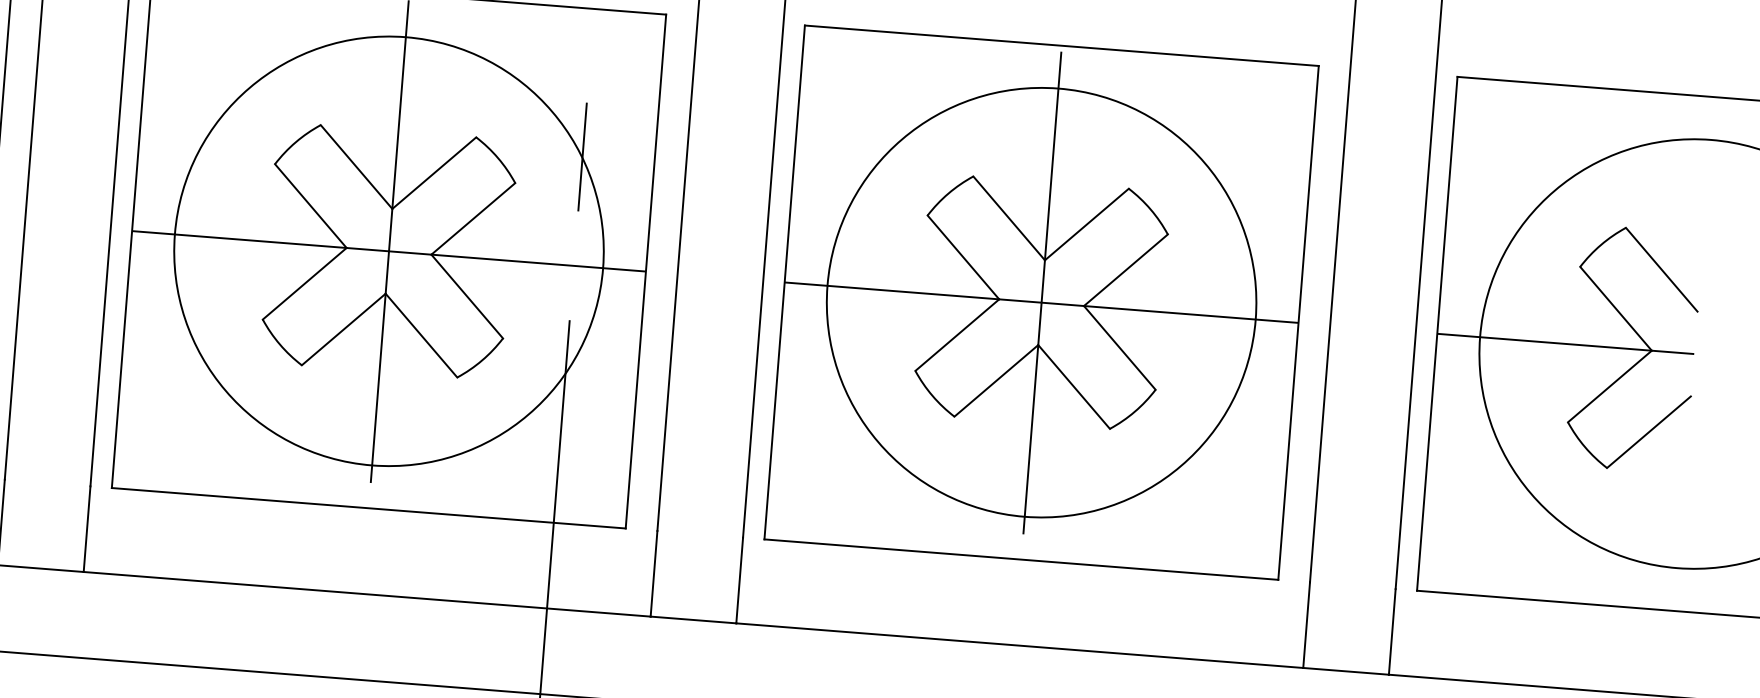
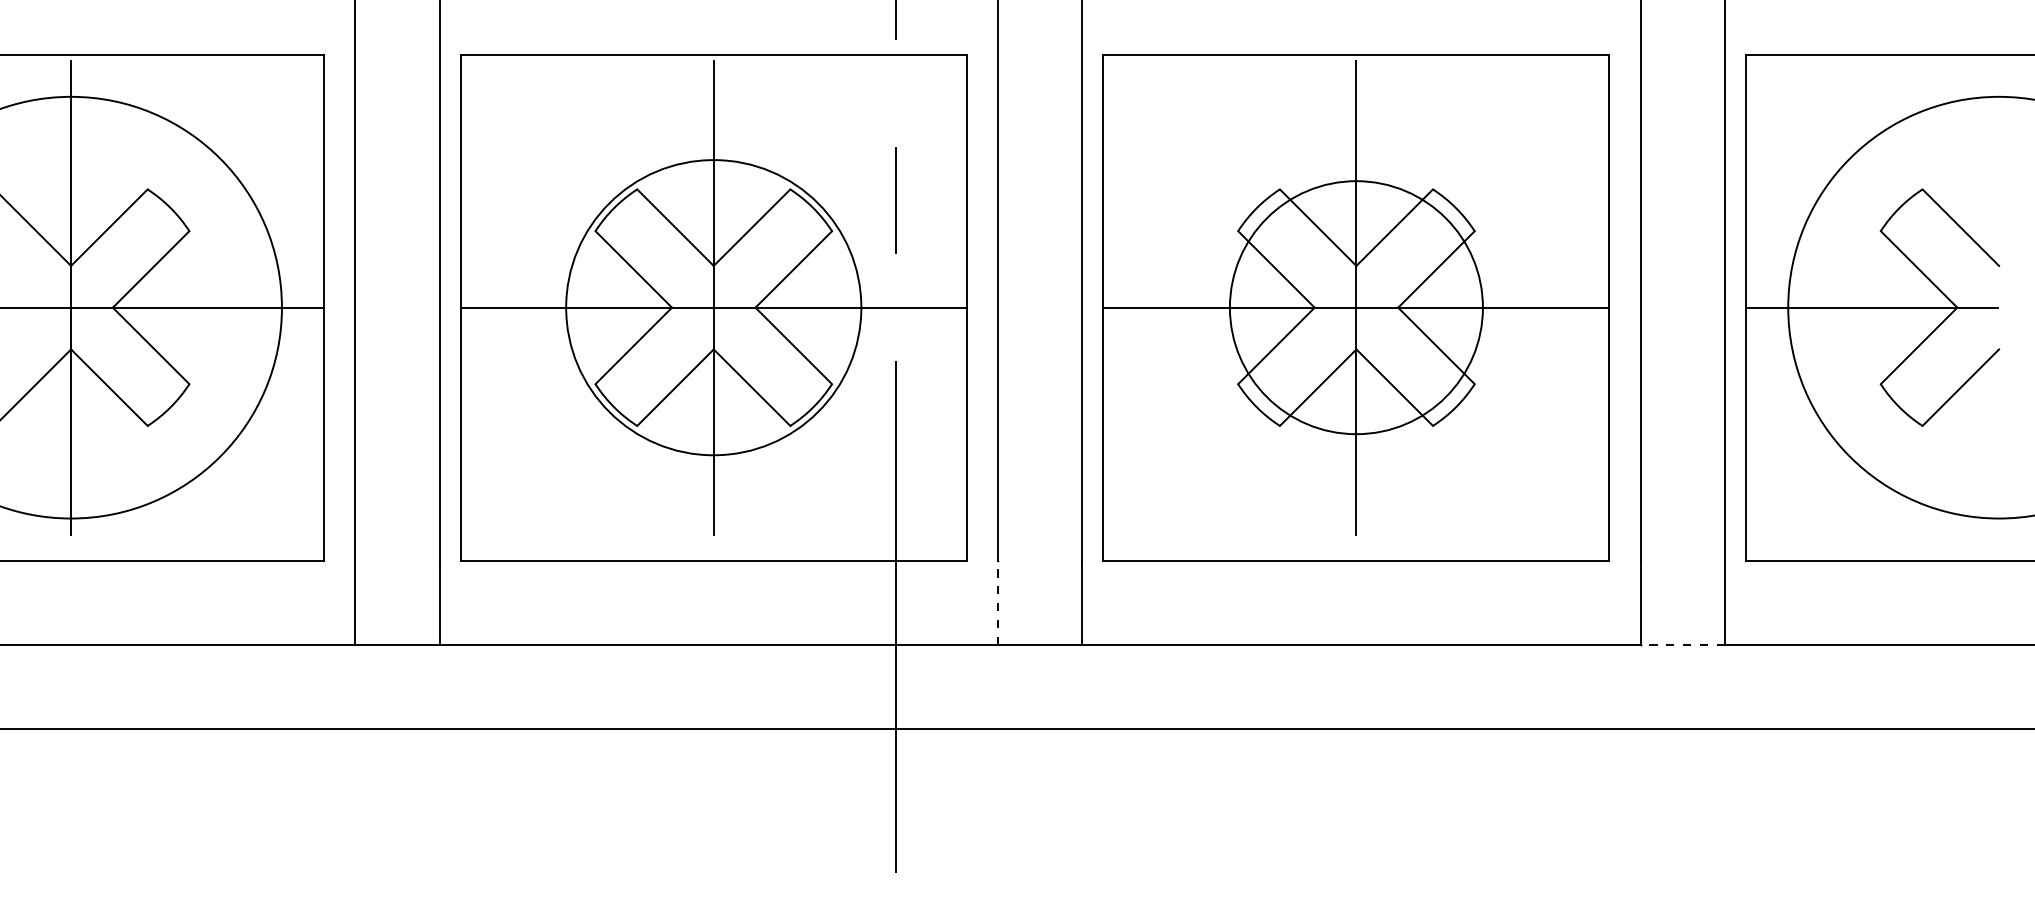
circle: (388, 251) -> (713, 307), size x0.7
circle: (1041, 302) -> (1356, 307), size x0.6
line: (653, 573) -> (997, 602), solid -> dashed
line: (1345, 671) -> (1682, 645), solid -> dashed

